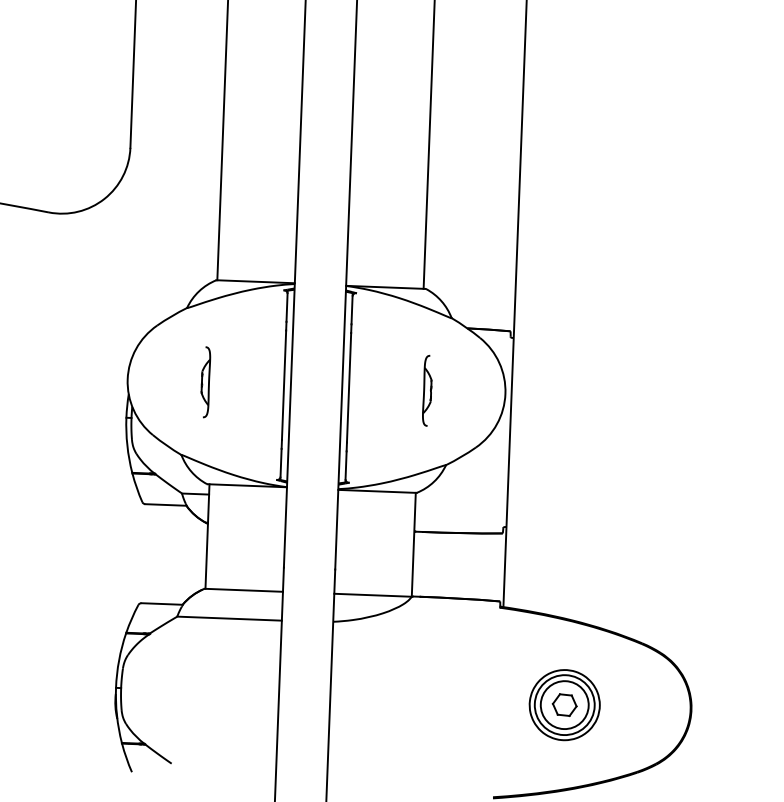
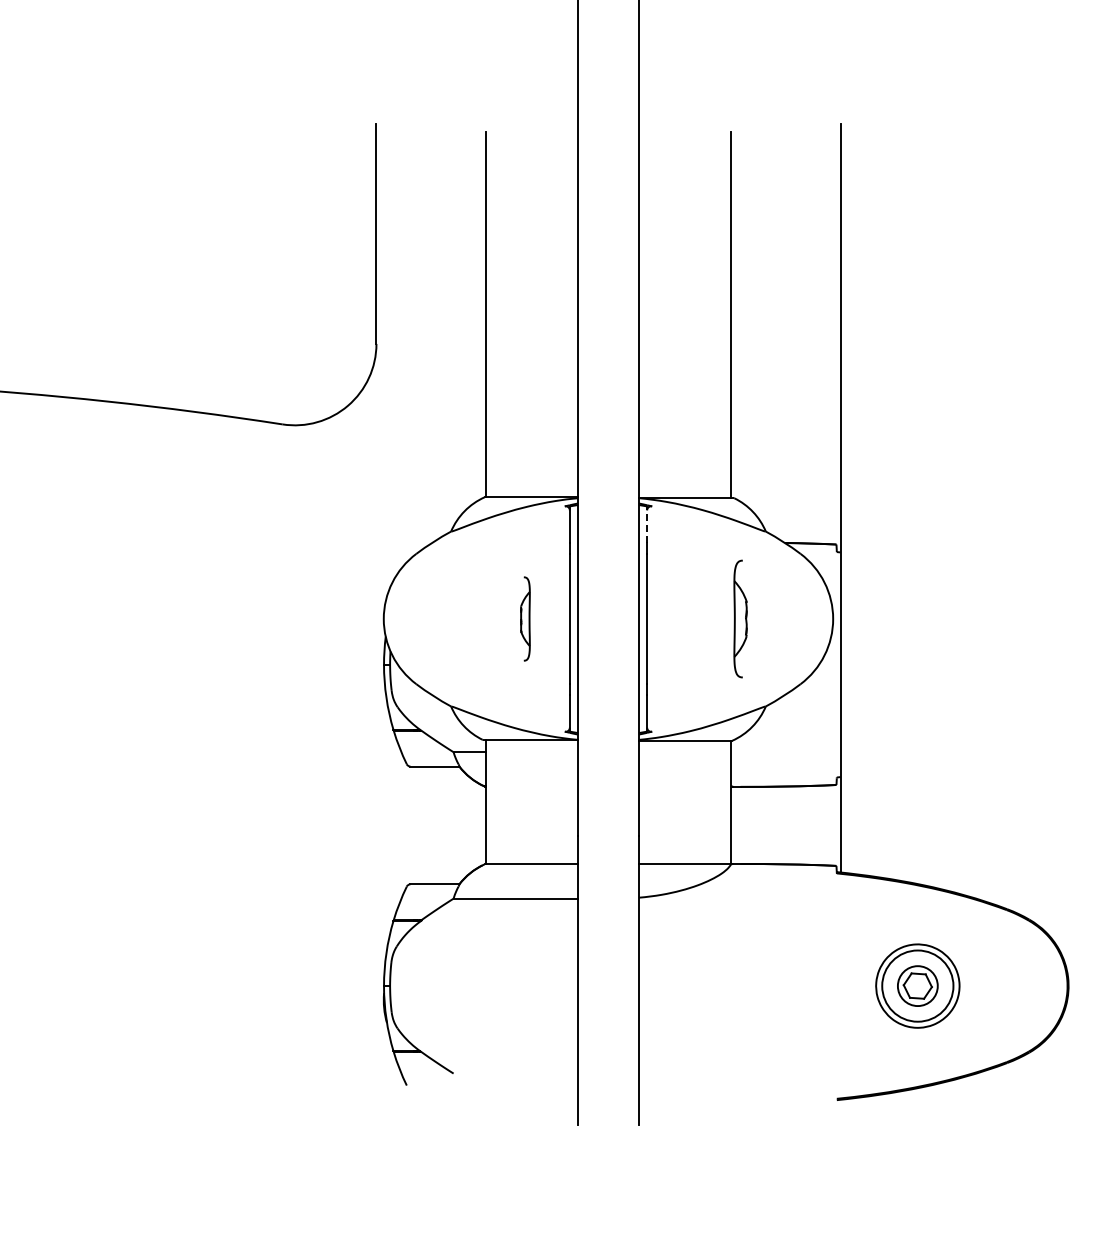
line: (352, 308) -> (647, 524), solid -> dashed
part: (205, 381) -> (525, 618), moved
part: (427, 390) -> (740, 618), size x1.4
circle: (564, 704) -> (917, 985), size x0.7

